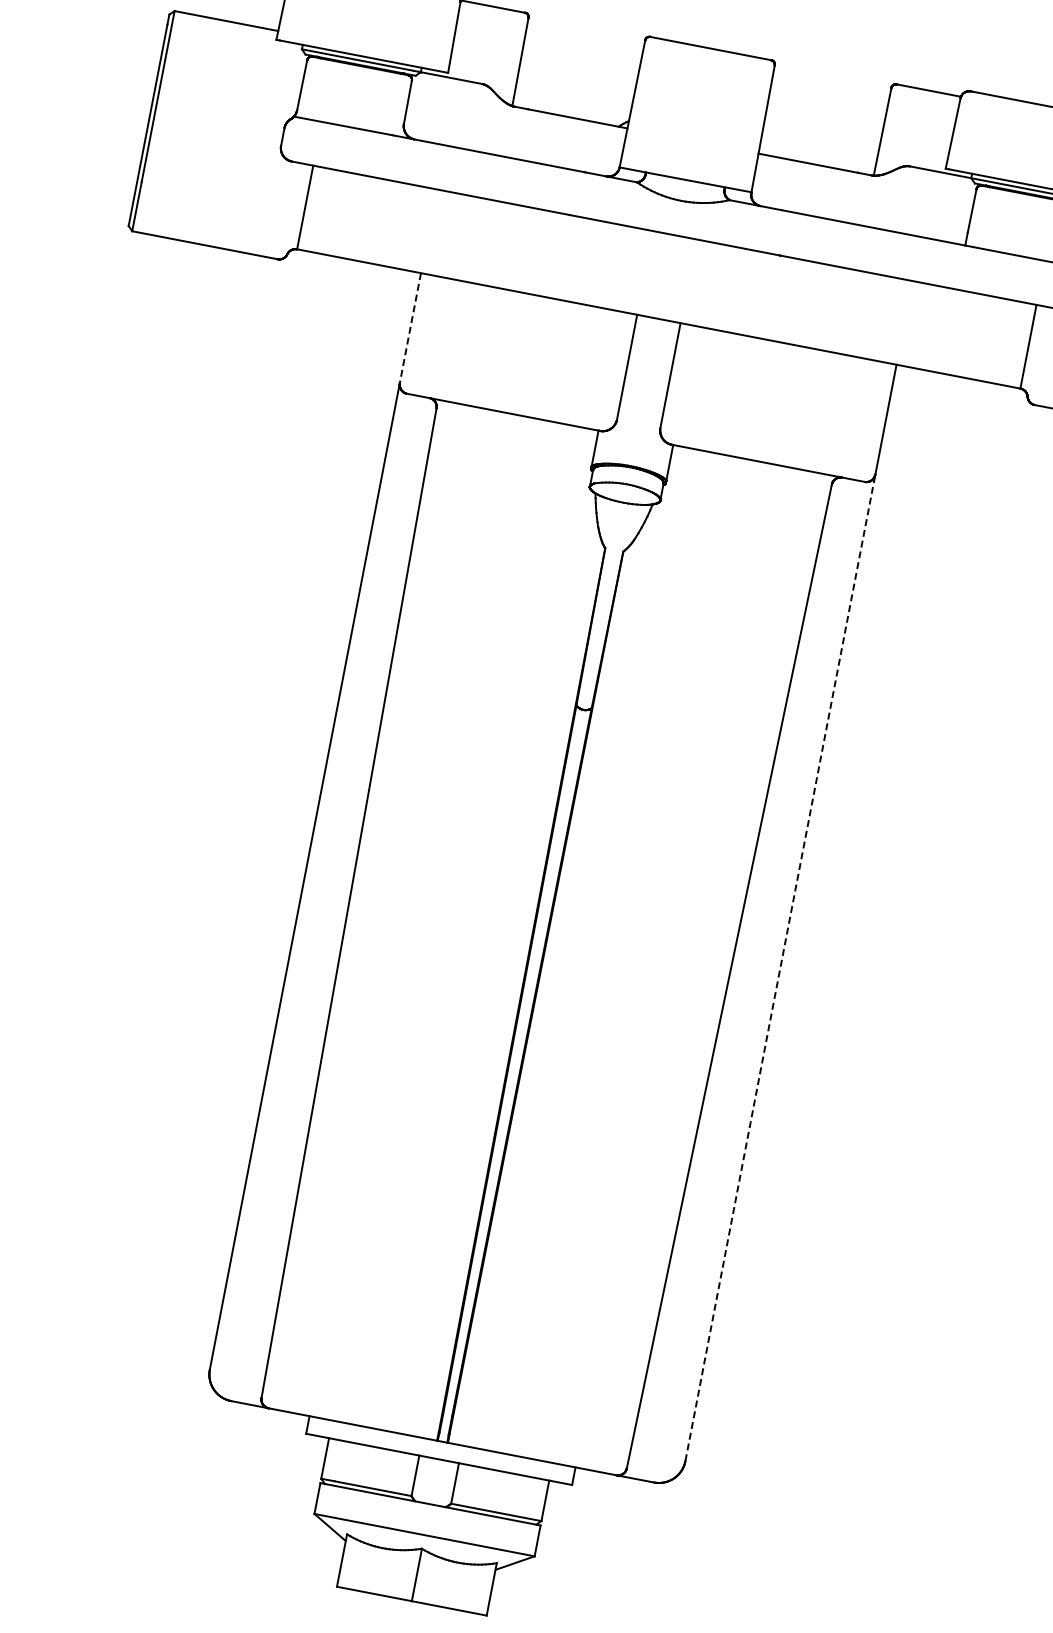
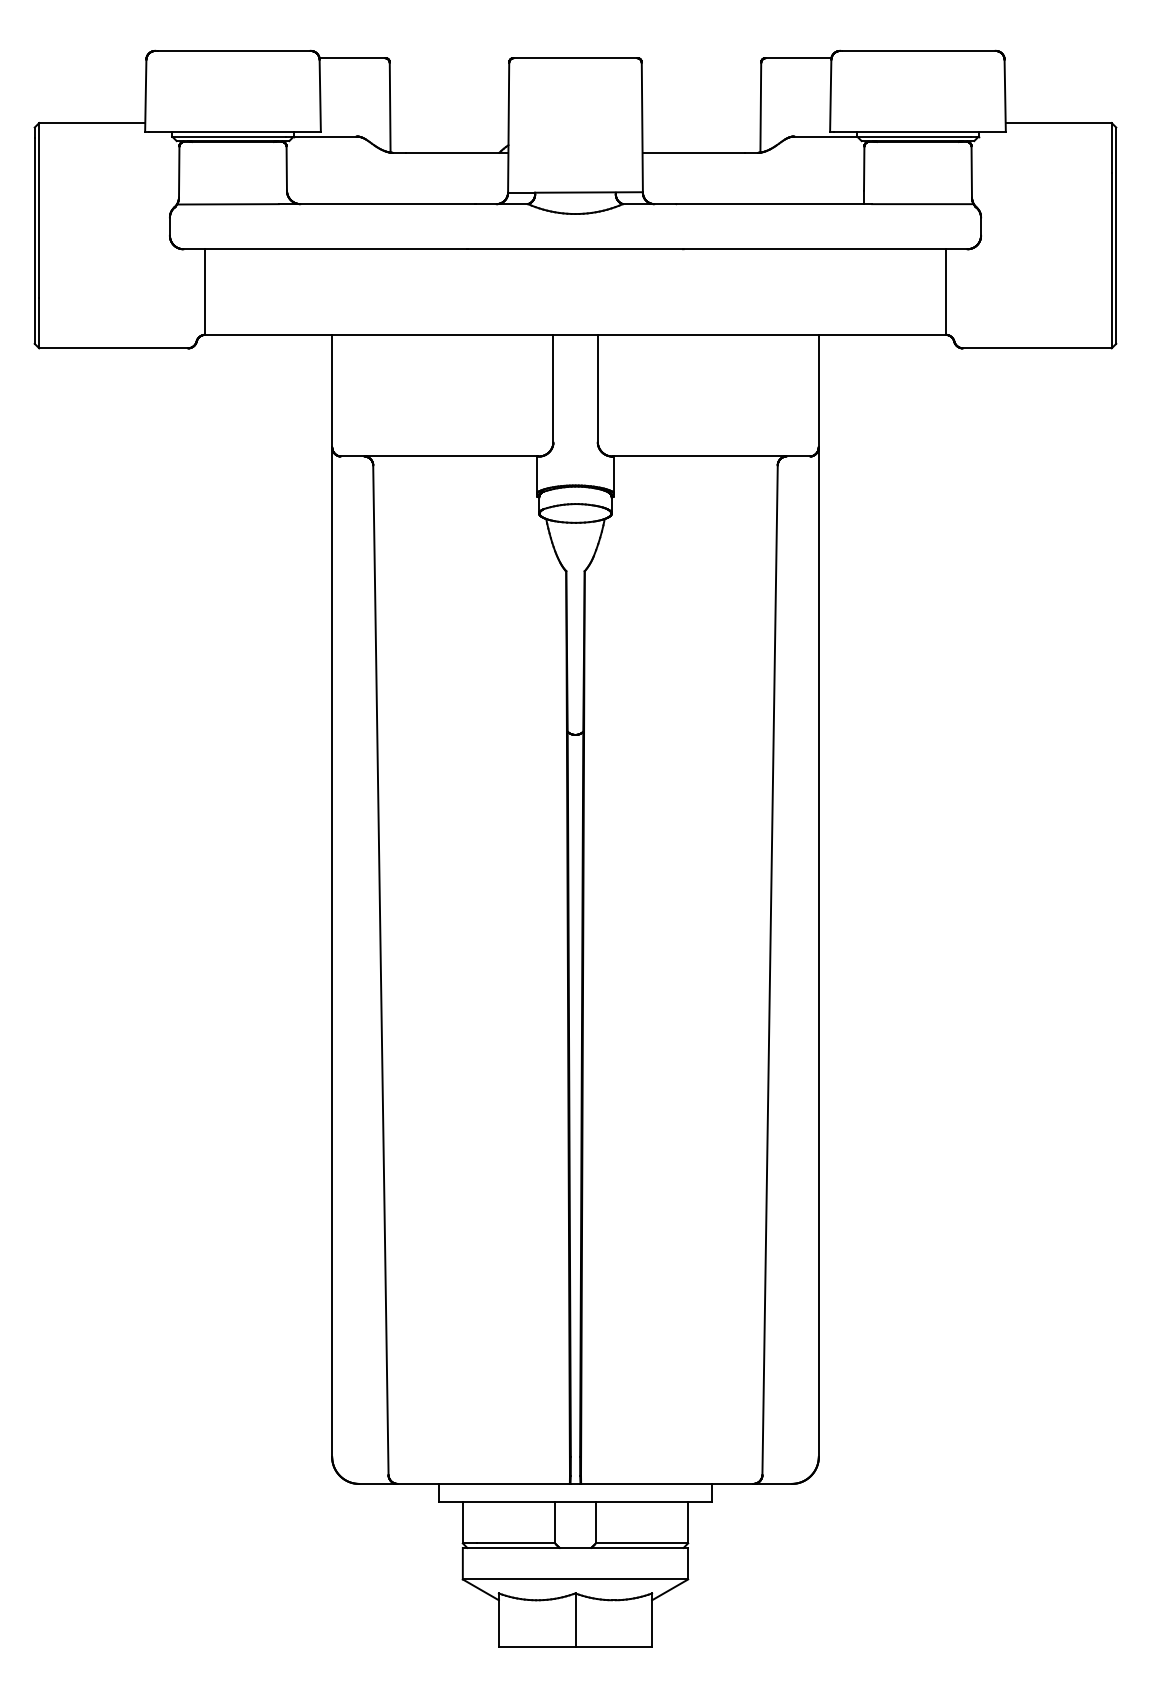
line: (410, 328) -> (332, 391), dashed -> solid
line: (780, 968) -> (818, 952), dashed -> solid

